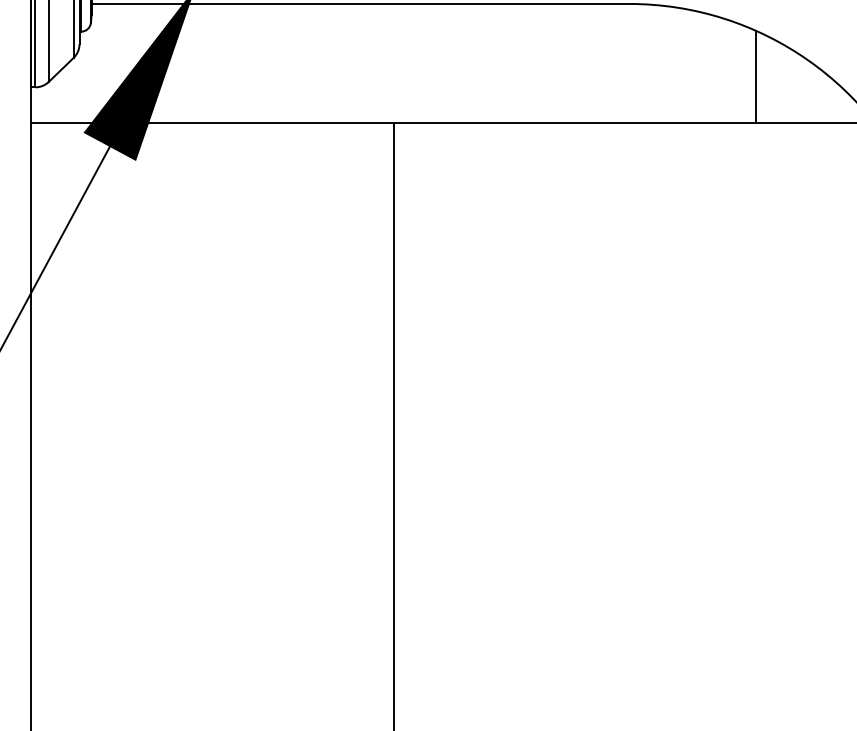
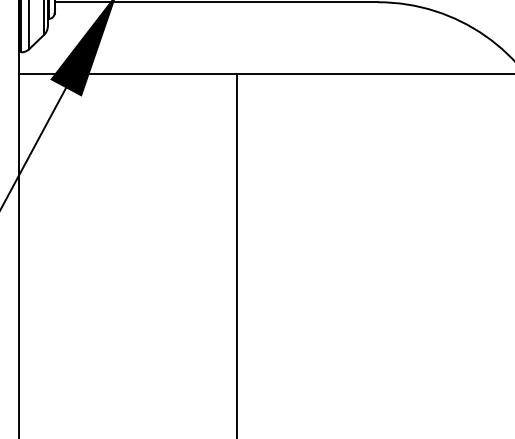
line: (756, 77) -> (454, 46), removed

